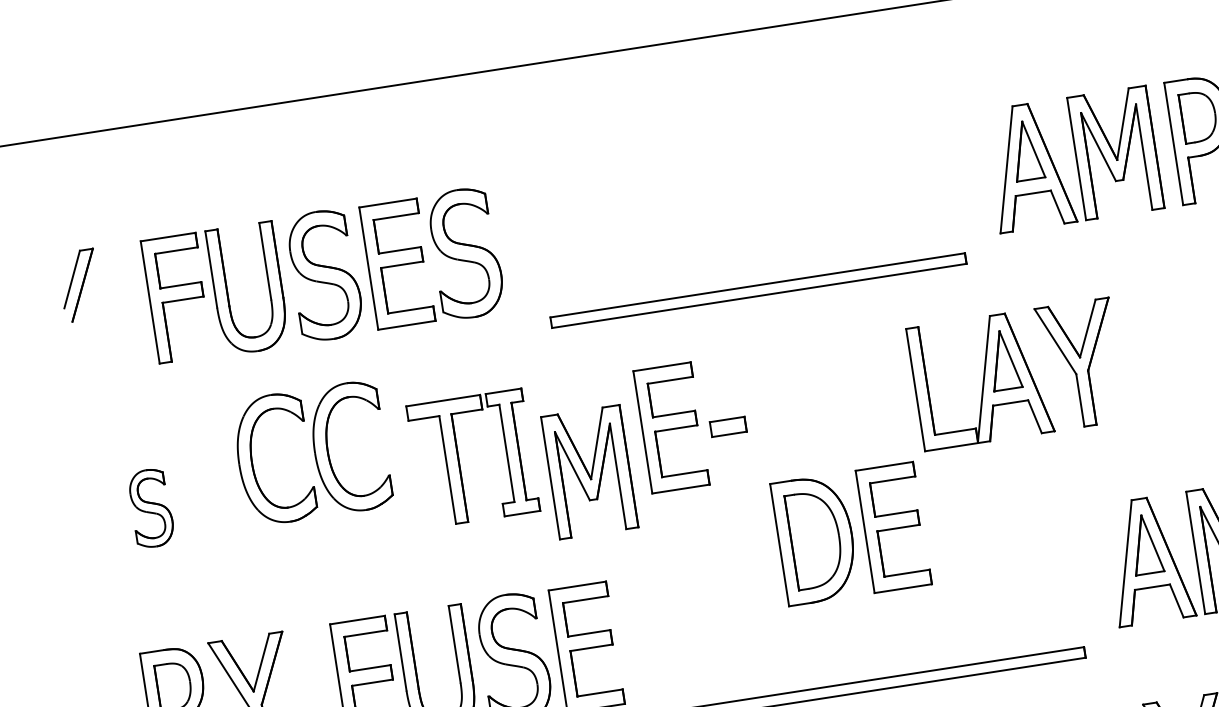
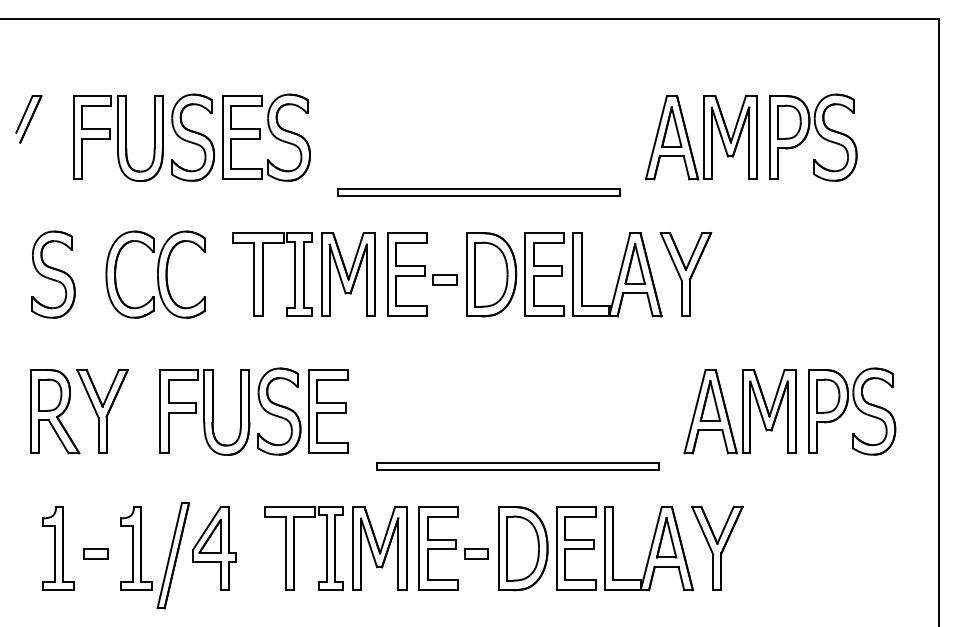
part: (311, 453) -> (155, 274), moved
part: (589, 471) -> (348, 274), moved
part: (151, 508) -> (53, 274), size x1.67
part: (850, 533) -> (515, 274), moved

